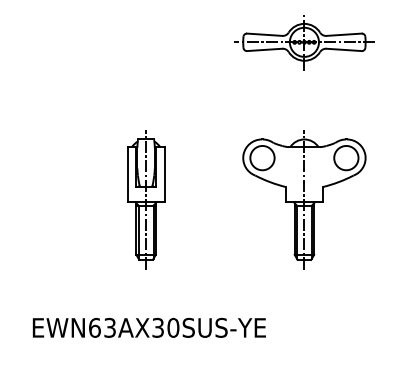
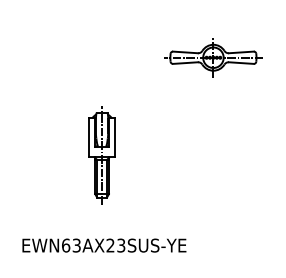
part: (304, 41) -> (213, 57), moved
part: (304, 199) -> (213, 155), removed
text: (165, 327) -> (115, 245), EWN63AX30SUS-YE -> EWN63AX23SUS-YE

